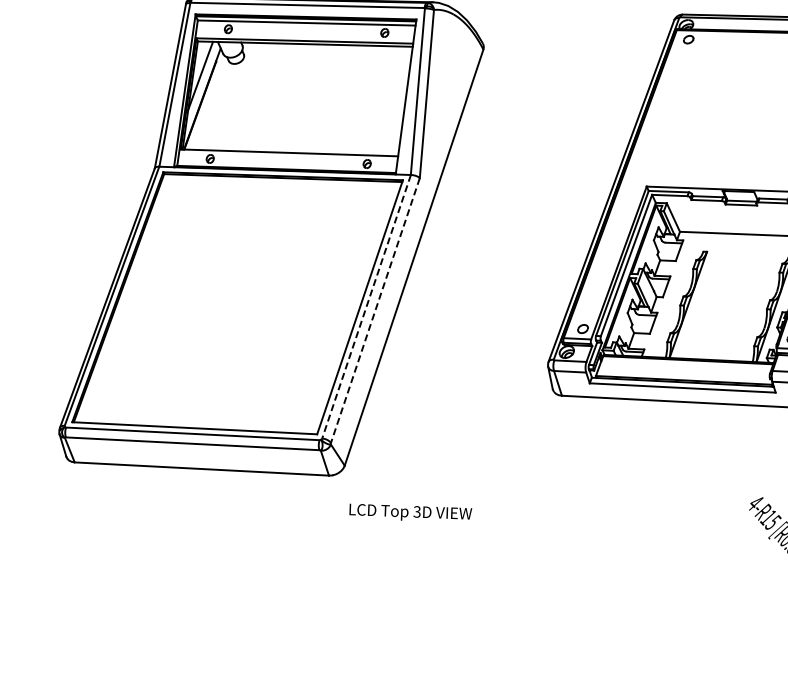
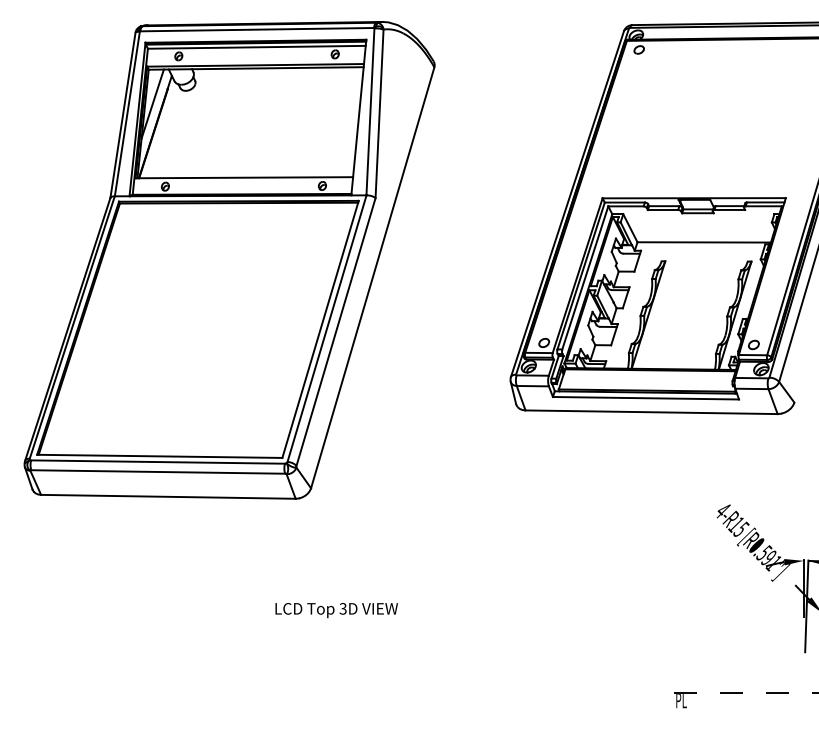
line: (365, 307) -> (326, 329), dashed -> solid
line: (375, 310) -> (336, 332), dashed -> solid
text: (410, 513) -> (336, 610), moved

